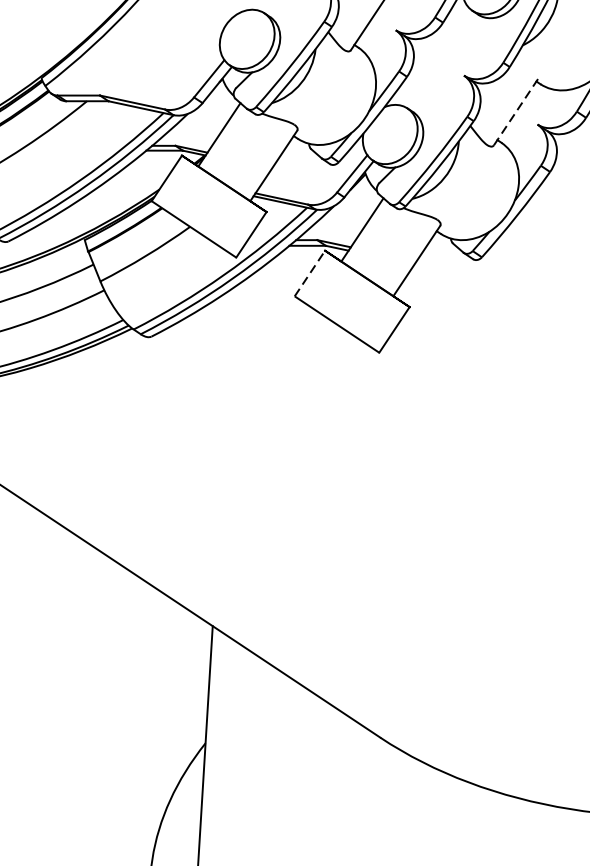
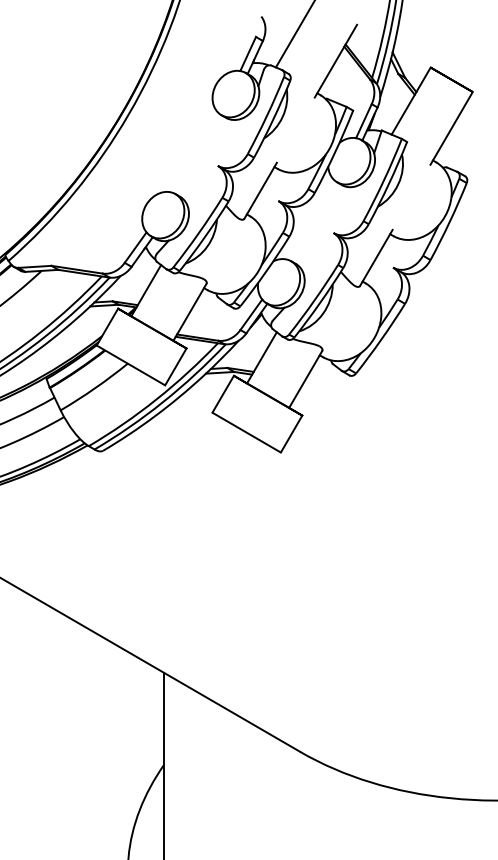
line: (517, 110) -> (376, 257), dashed -> solid
line: (310, 272) -> (223, 393), dashed -> solid

